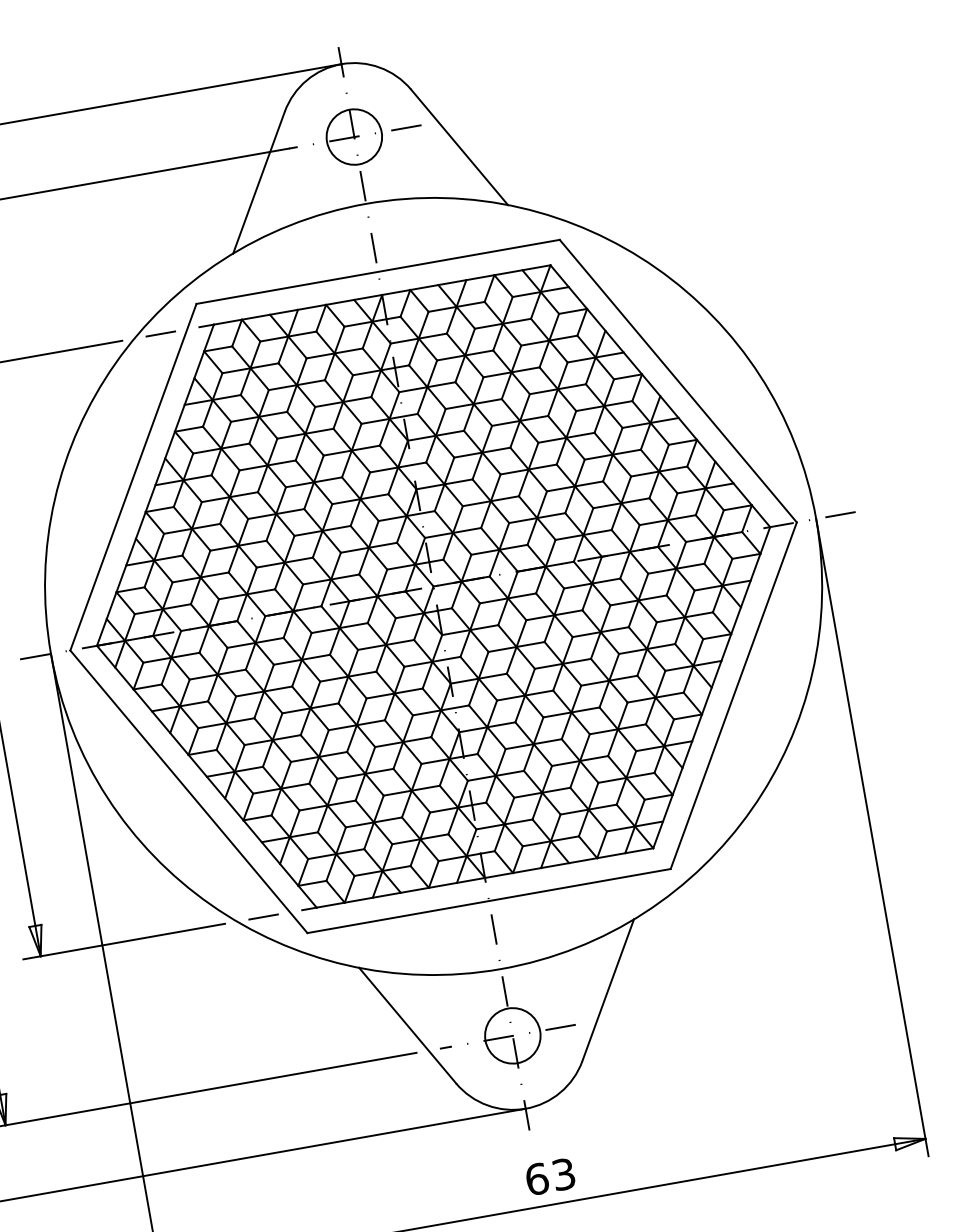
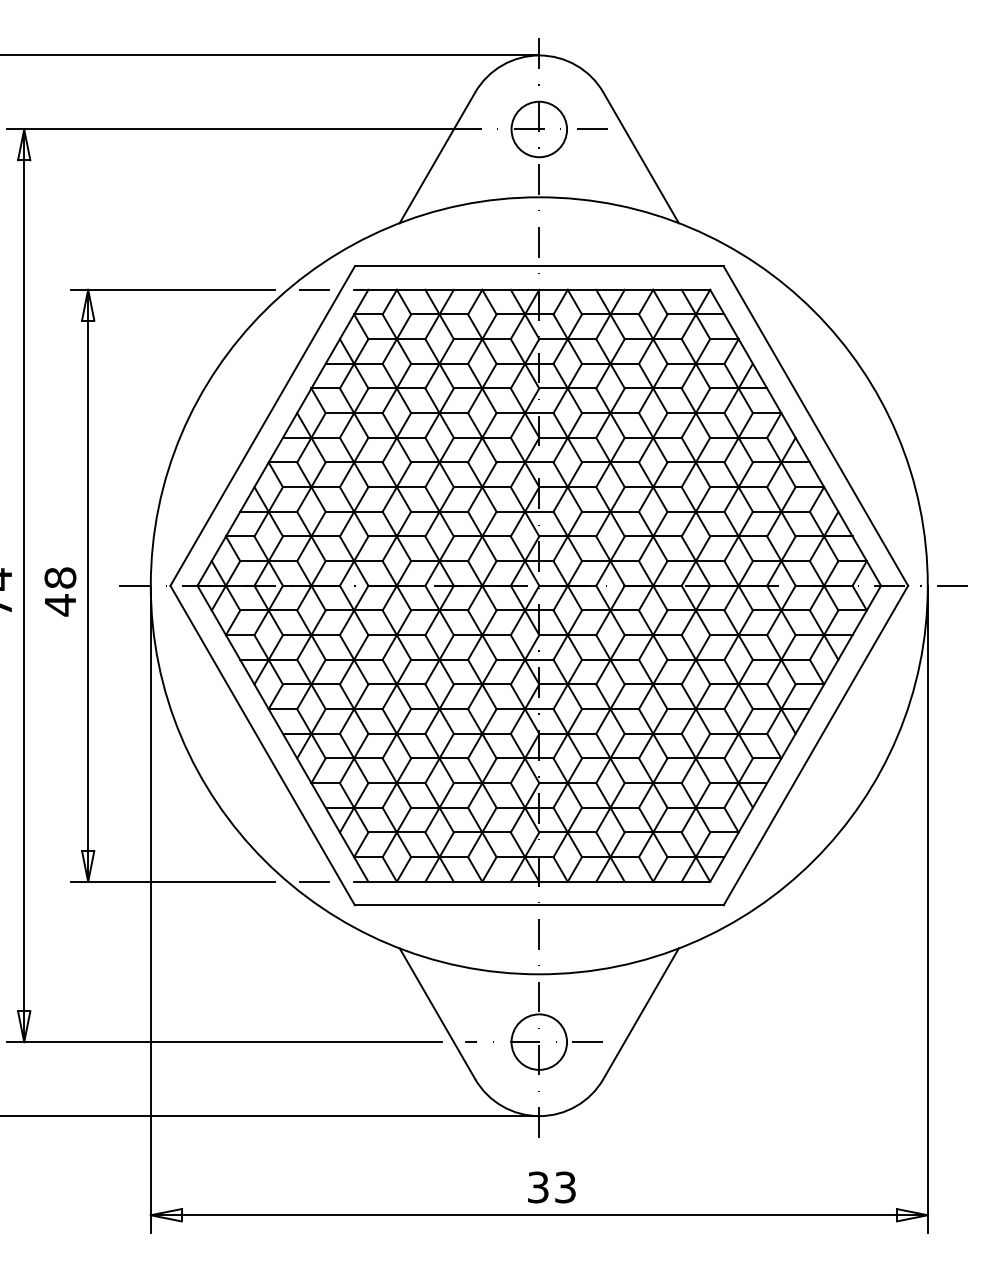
text: (537, 1179) -> (538, 1187), 63 -> 33

